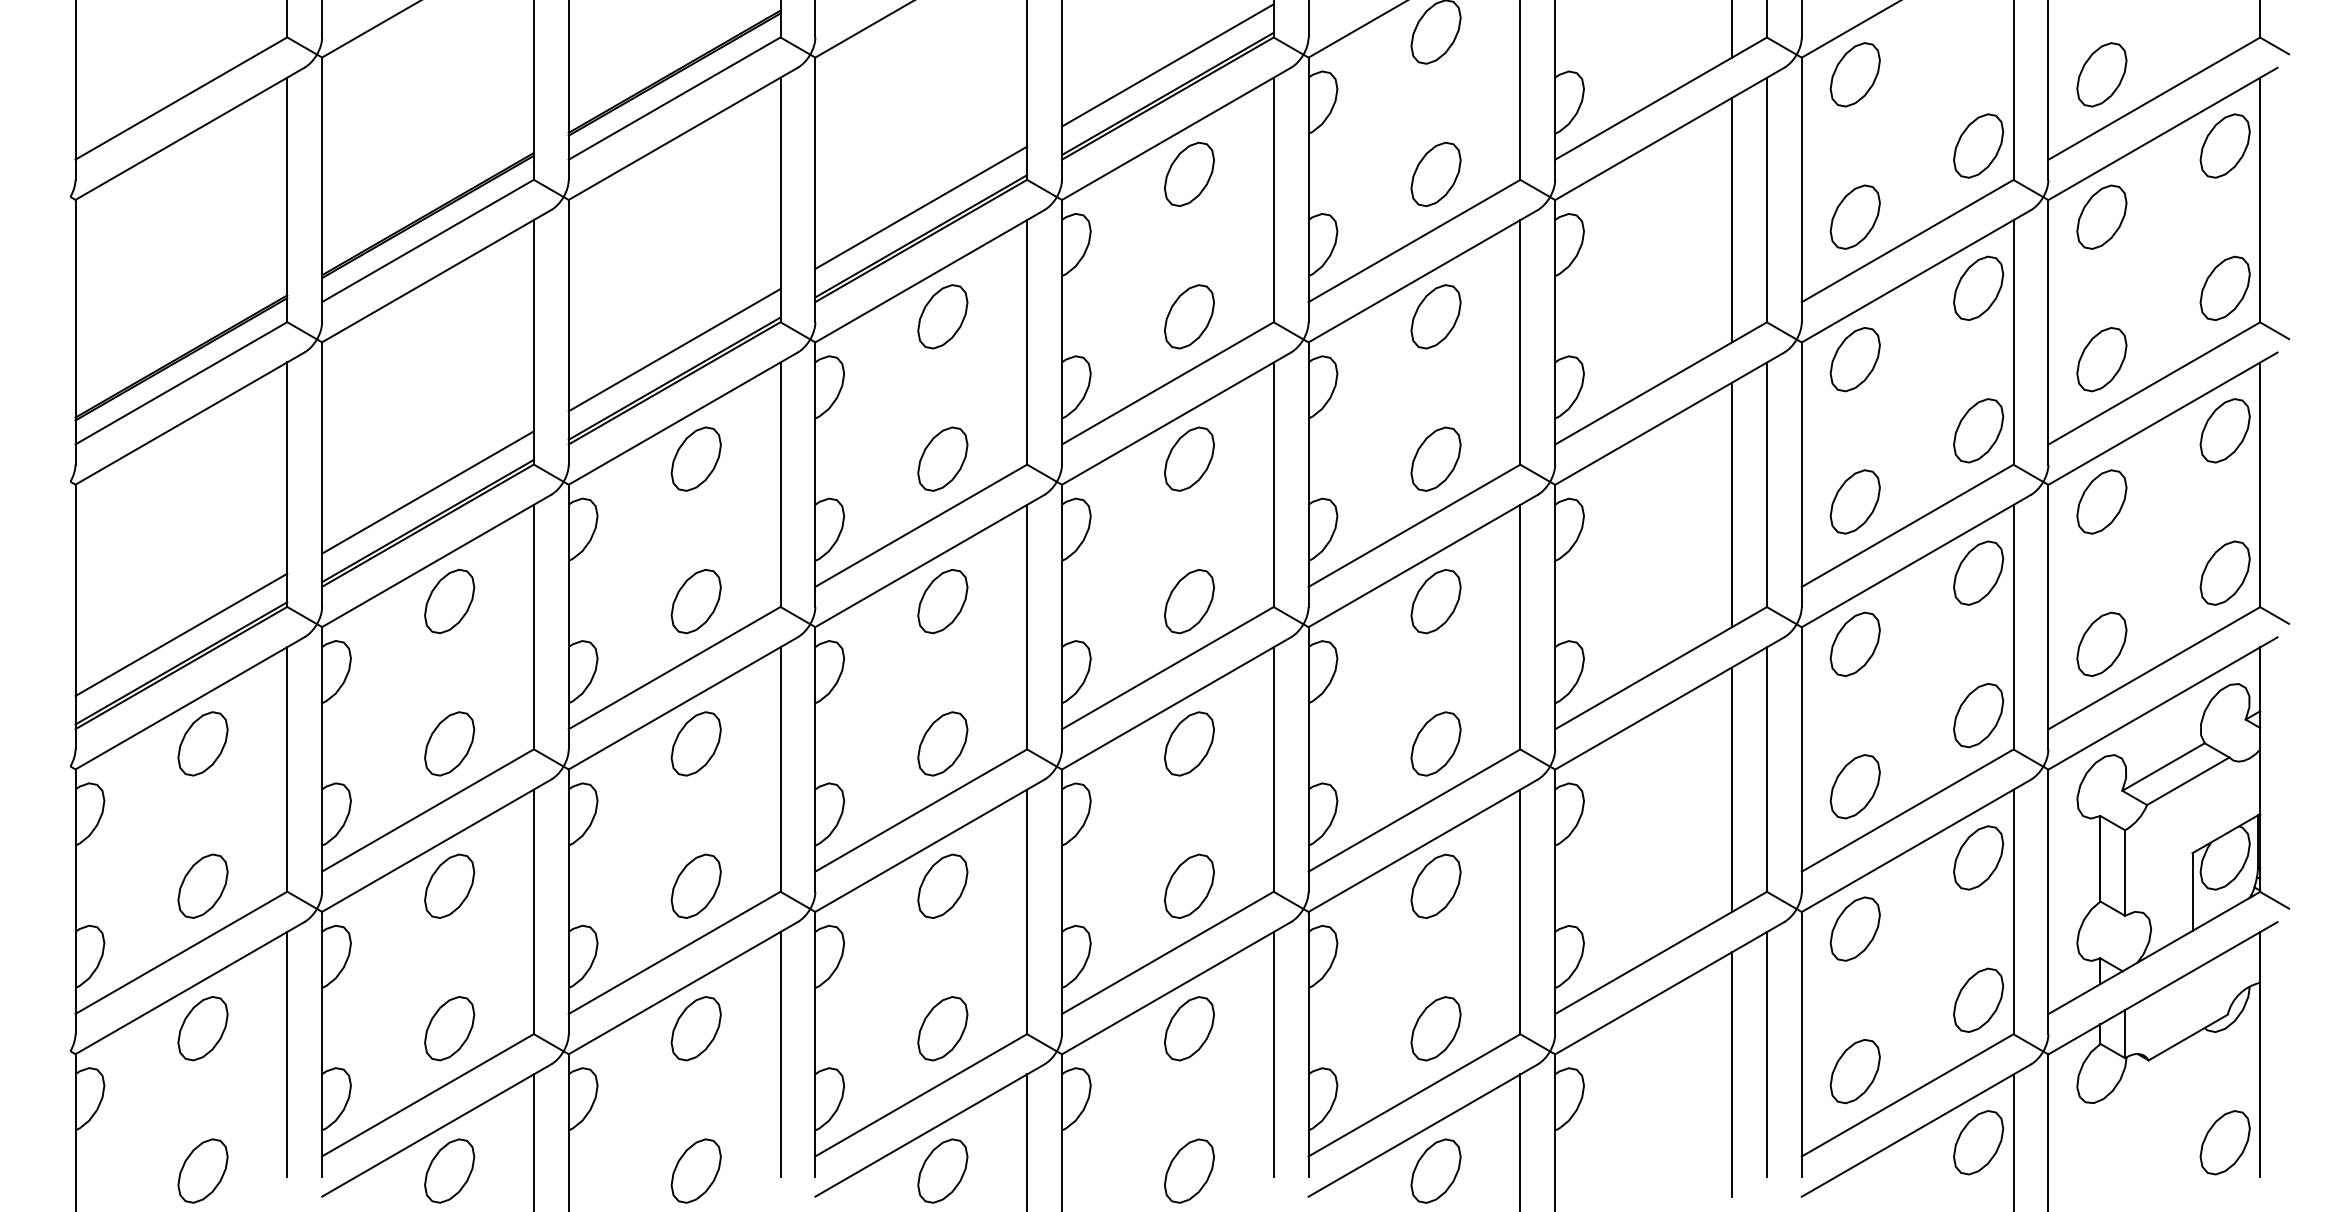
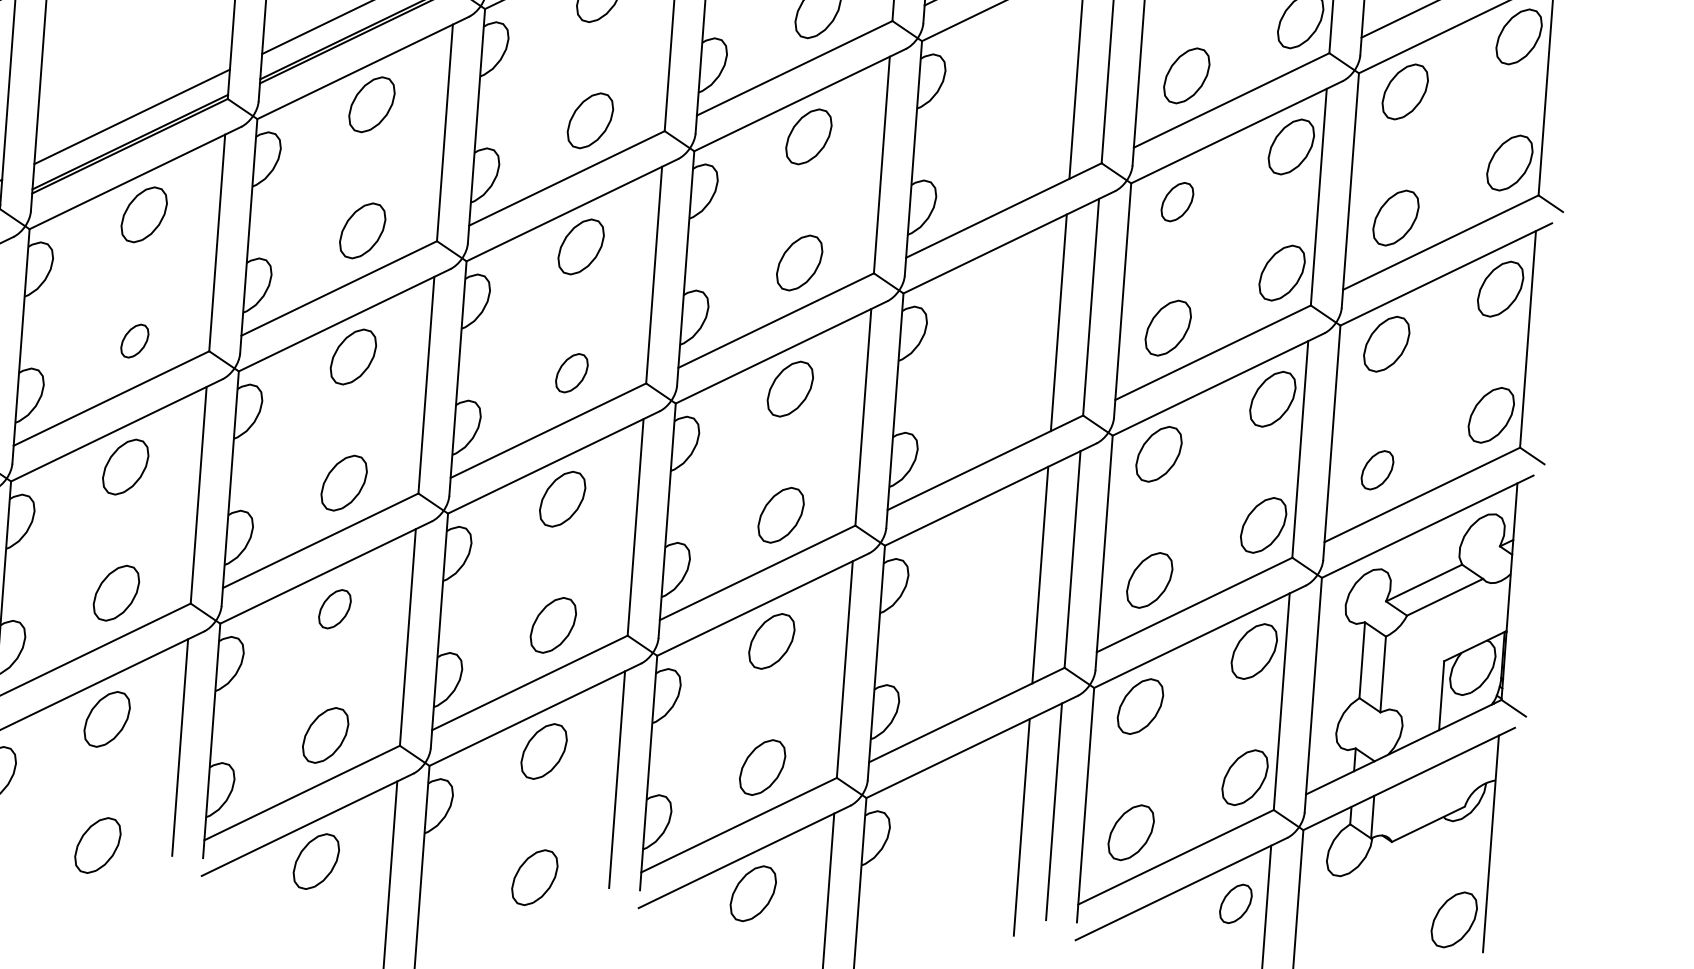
part: (1854, 359) -> (1176, 201), size x0.7
part: (695, 601) -> (134, 340), size x0.6
part: (1189, 601) -> (571, 373), size x0.7
part: (2101, 643) -> (1377, 469), size x0.7
part: (942, 885) -> (334, 608), size x0.7
part: (1978, 1142) -> (1235, 903), size x0.7

